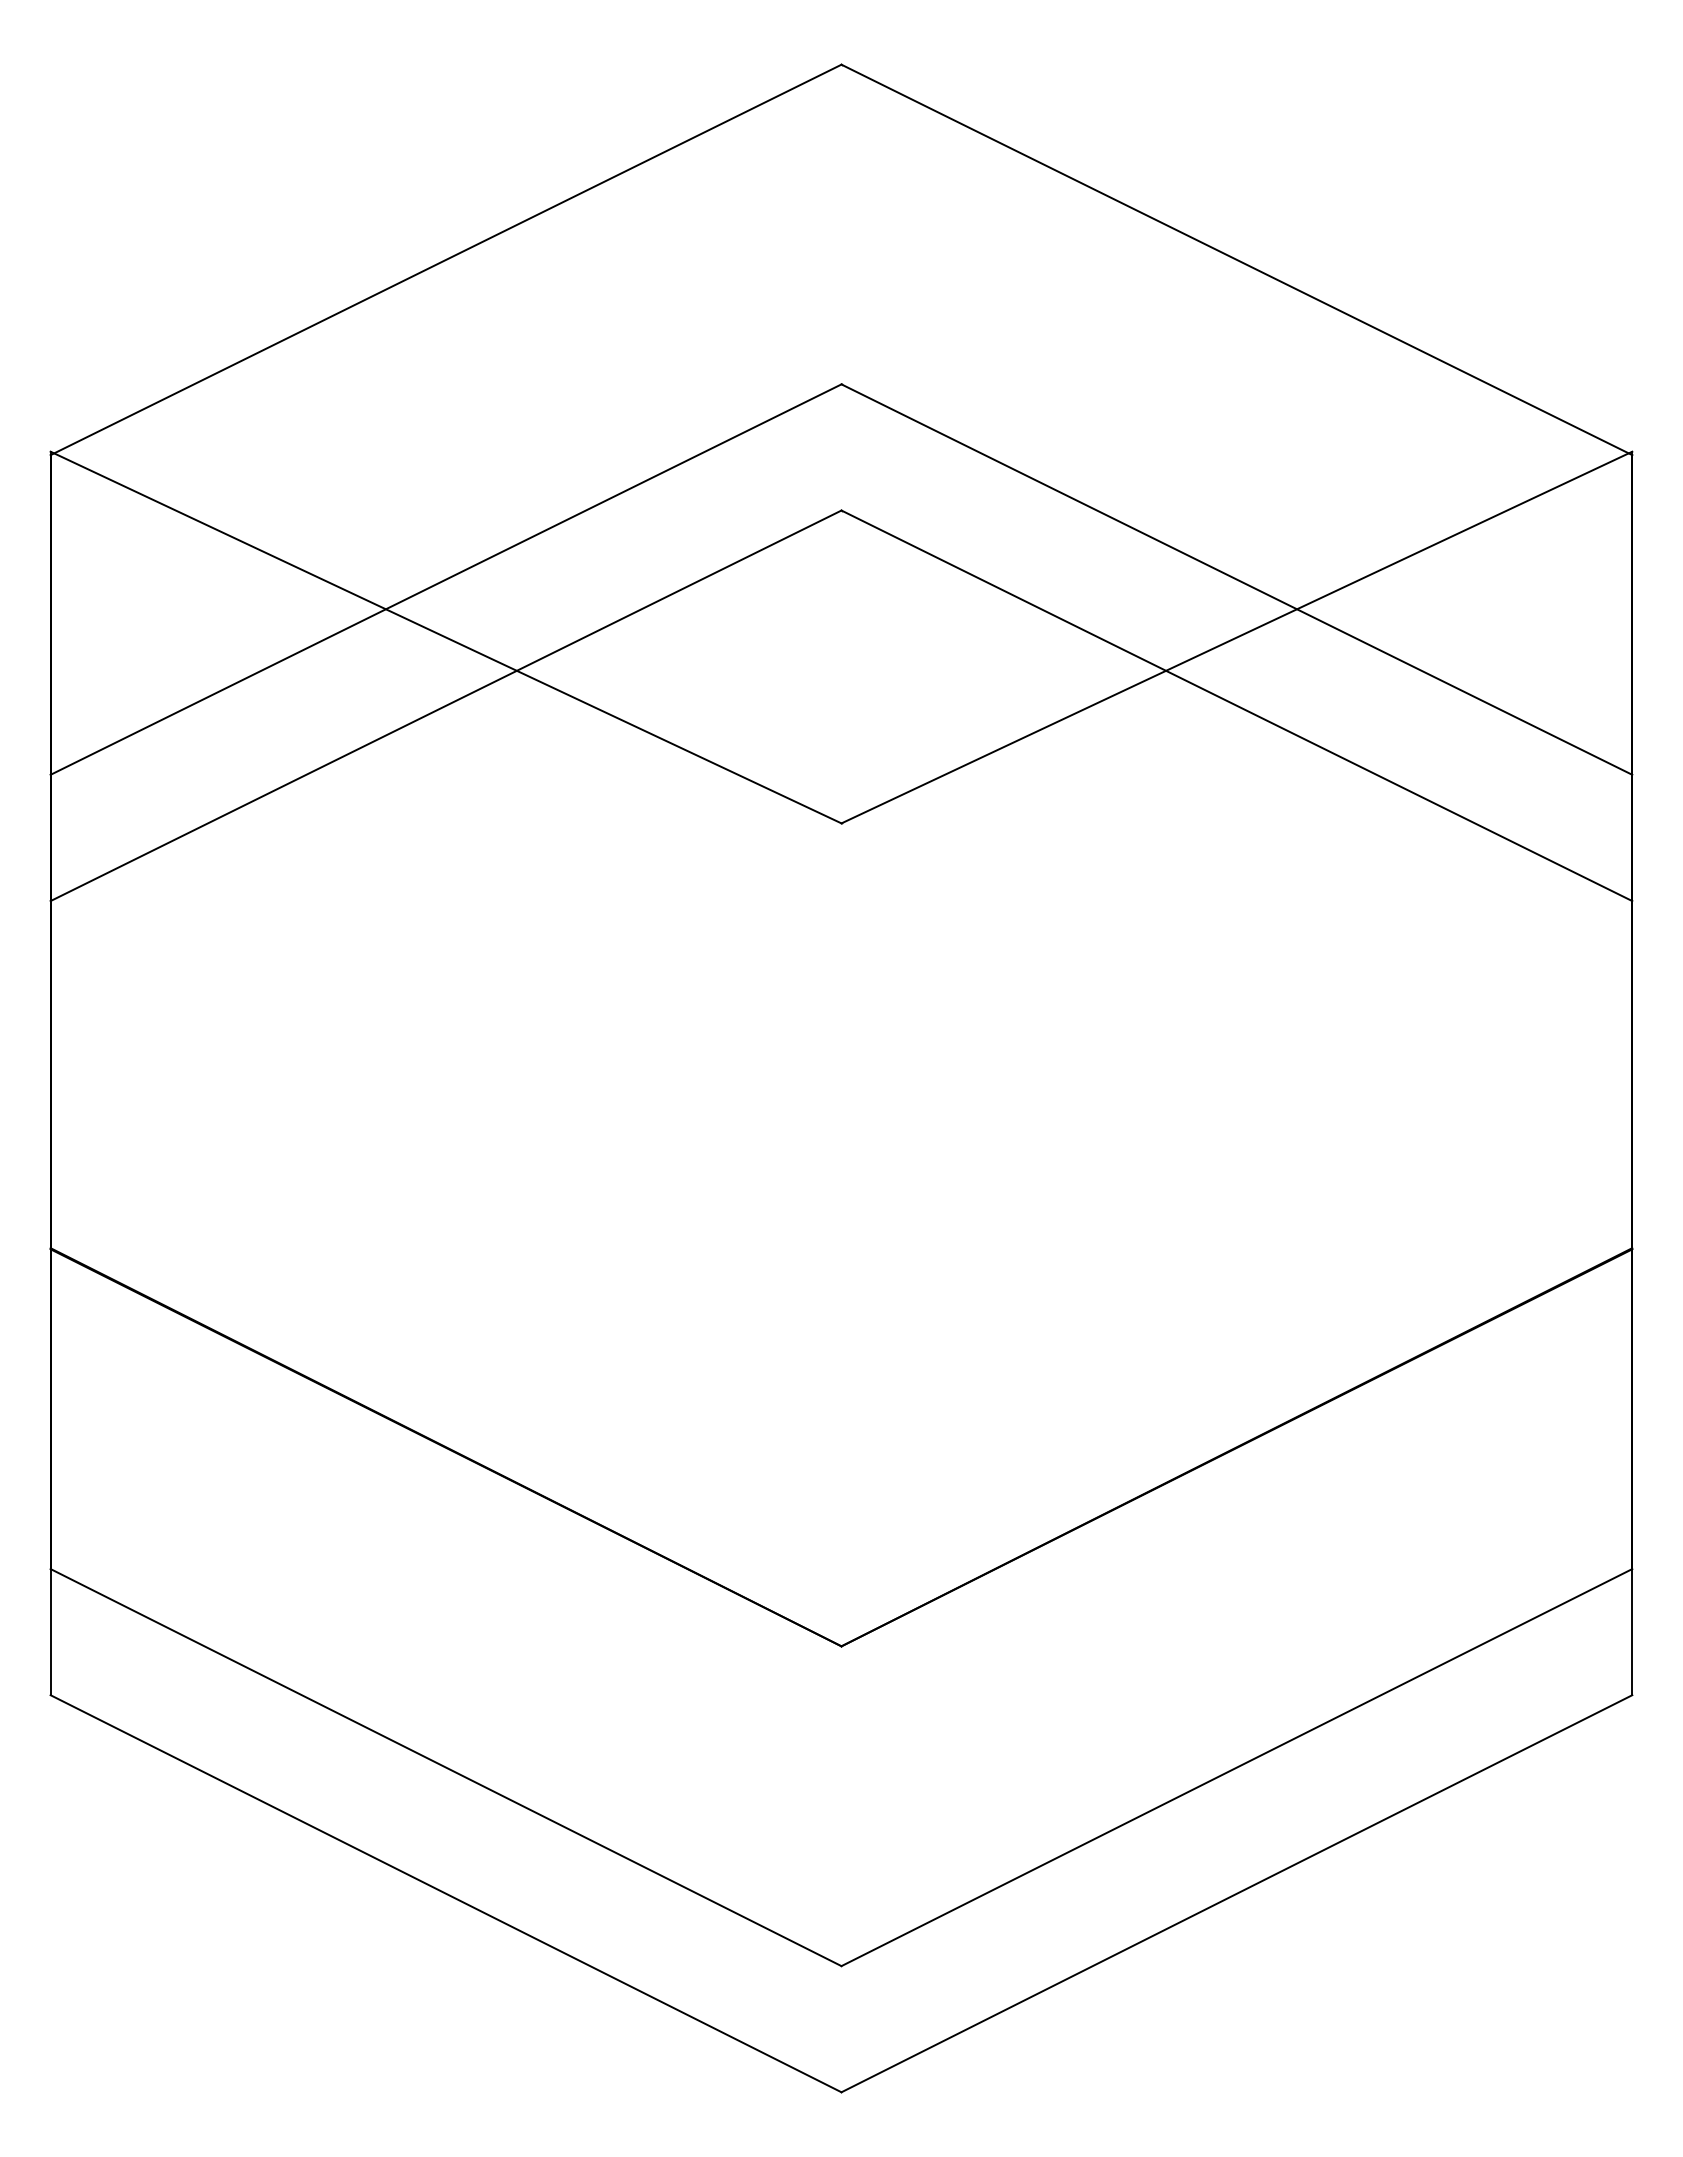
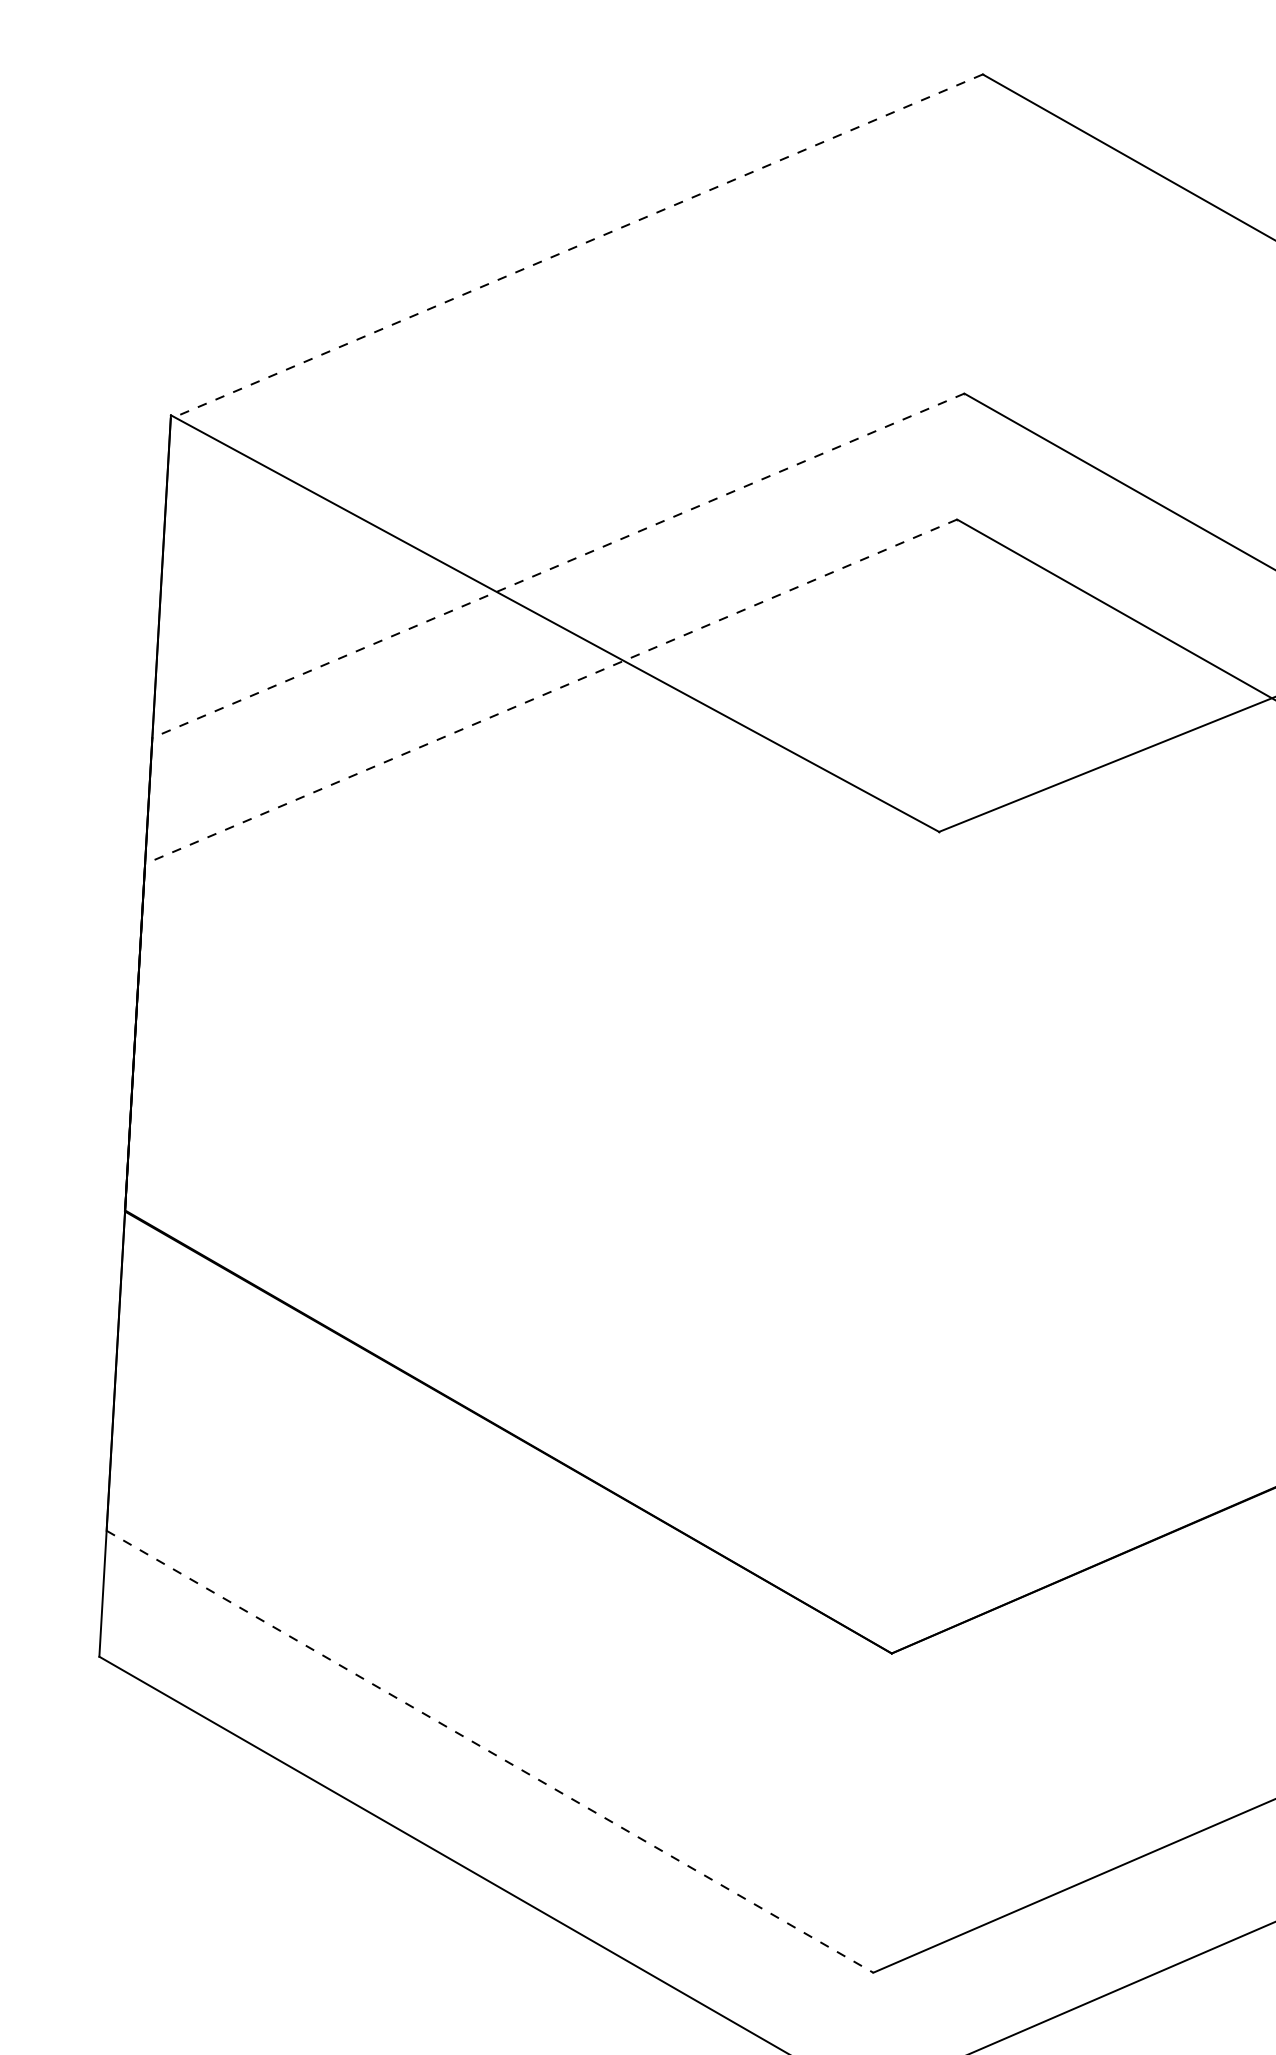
line: (445, 260) -> (576, 247), solid -> dashed
line: (445, 579) -> (557, 565), solid -> dashed
line: (445, 706) -> (550, 692), solid -> dashed
line: (446, 1767) -> (490, 1751), solid -> dashed

